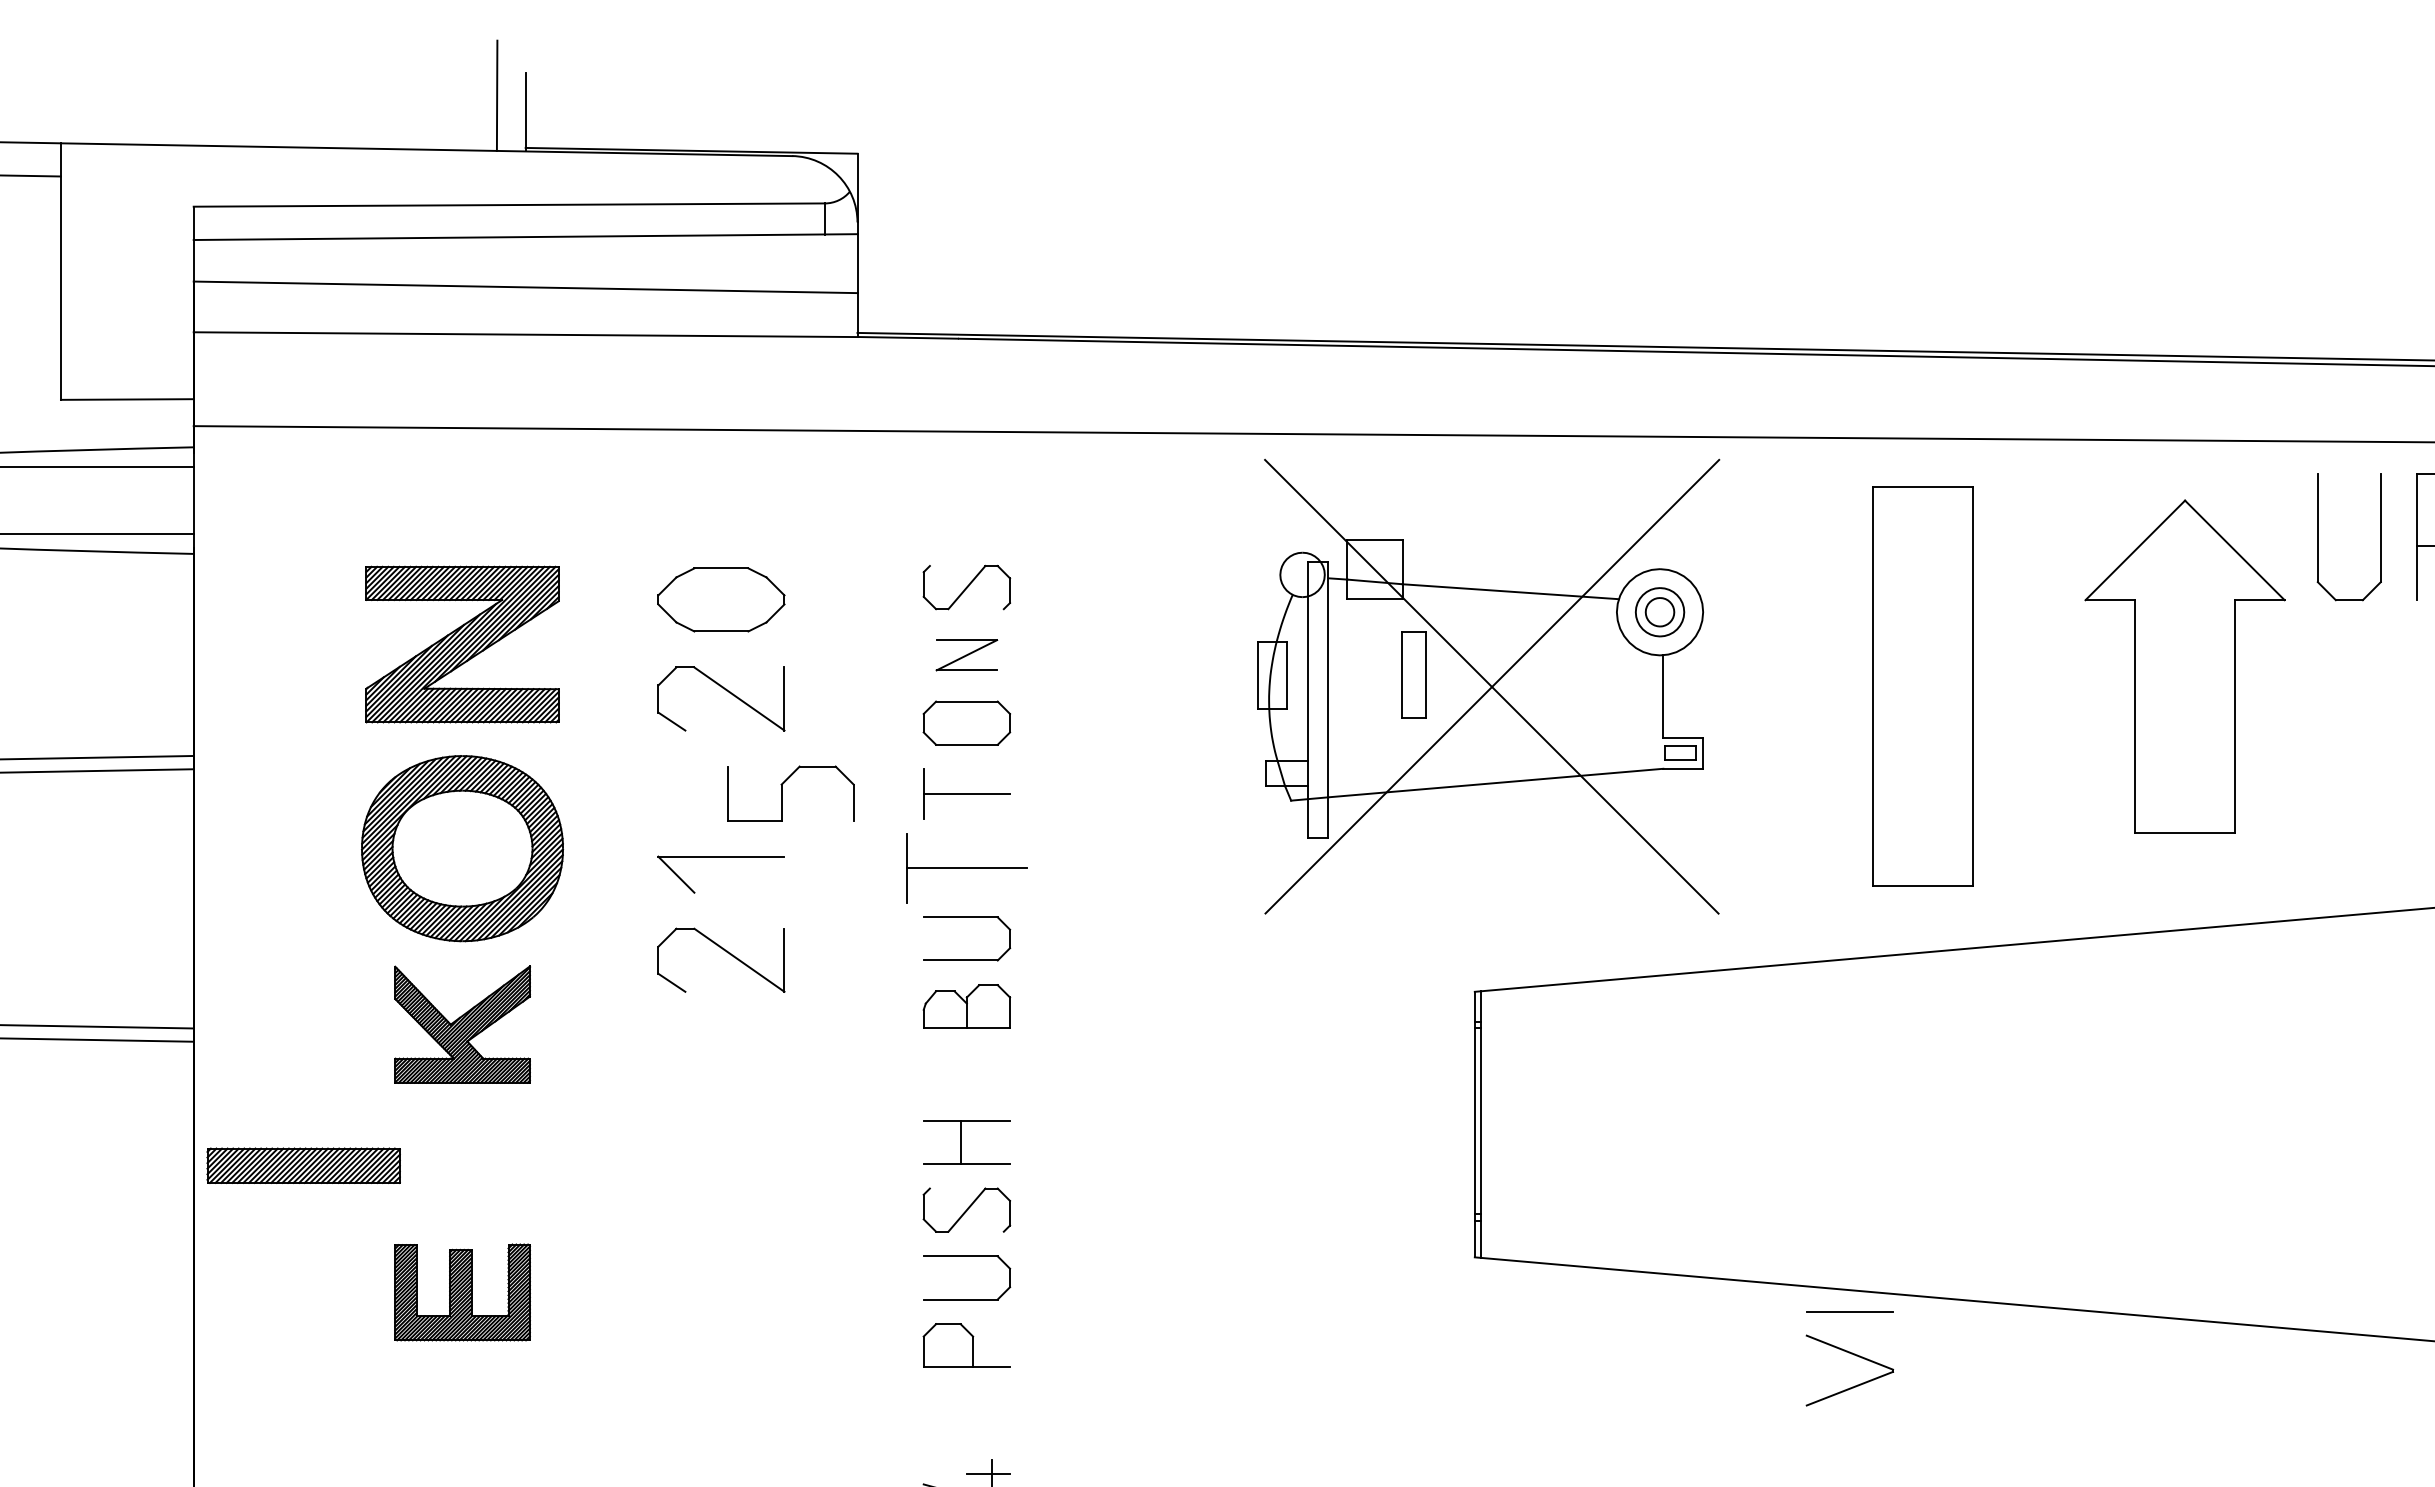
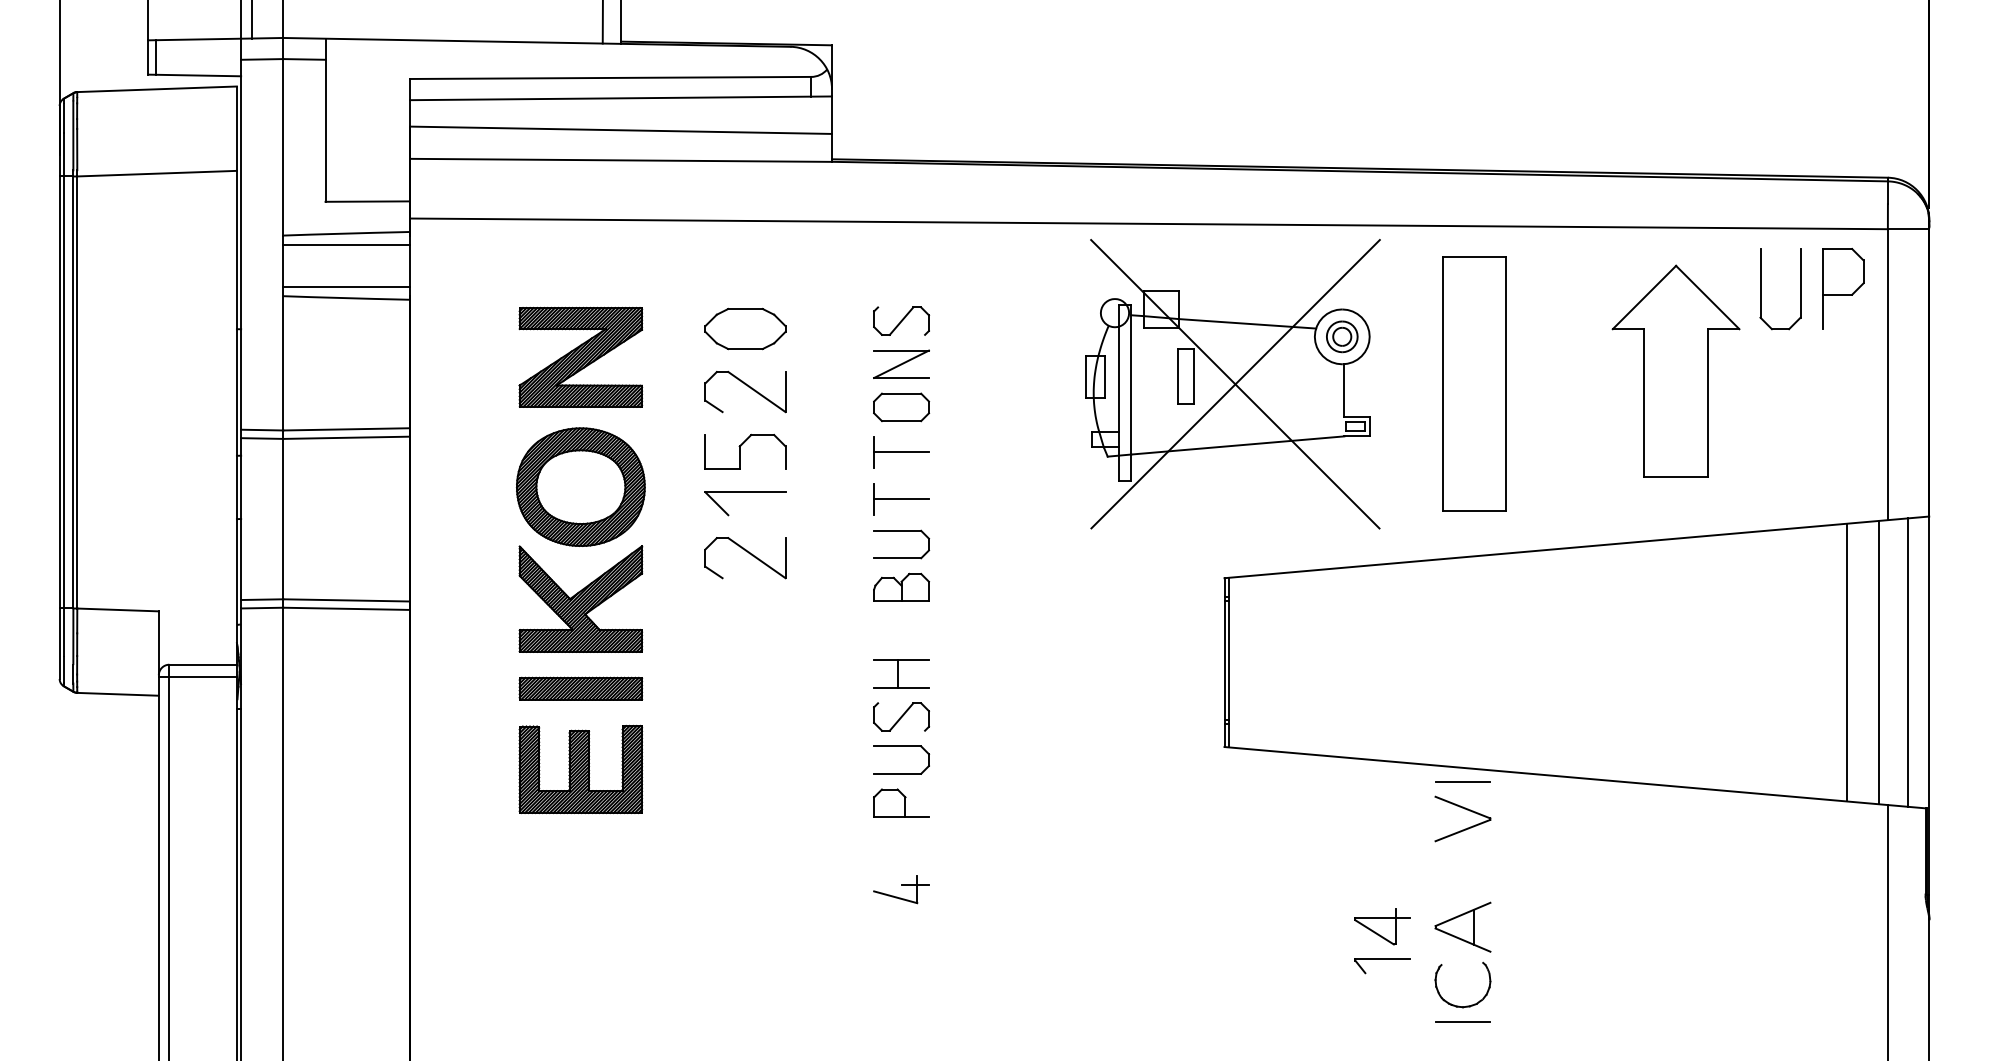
part: (966, 654) -> (901, 363), size x1.43
part: (1923, 685) -> (1474, 383), moved
part: (790, 792) -> (745, 451), moved
part: (966, 868) -> (901, 499), size x0.71
part: (461, 1023) -> (580, 598), size x1.43
part: (303, 1165) -> (580, 688), moved
part: (461, 1291) -> (580, 768), size x1.43

